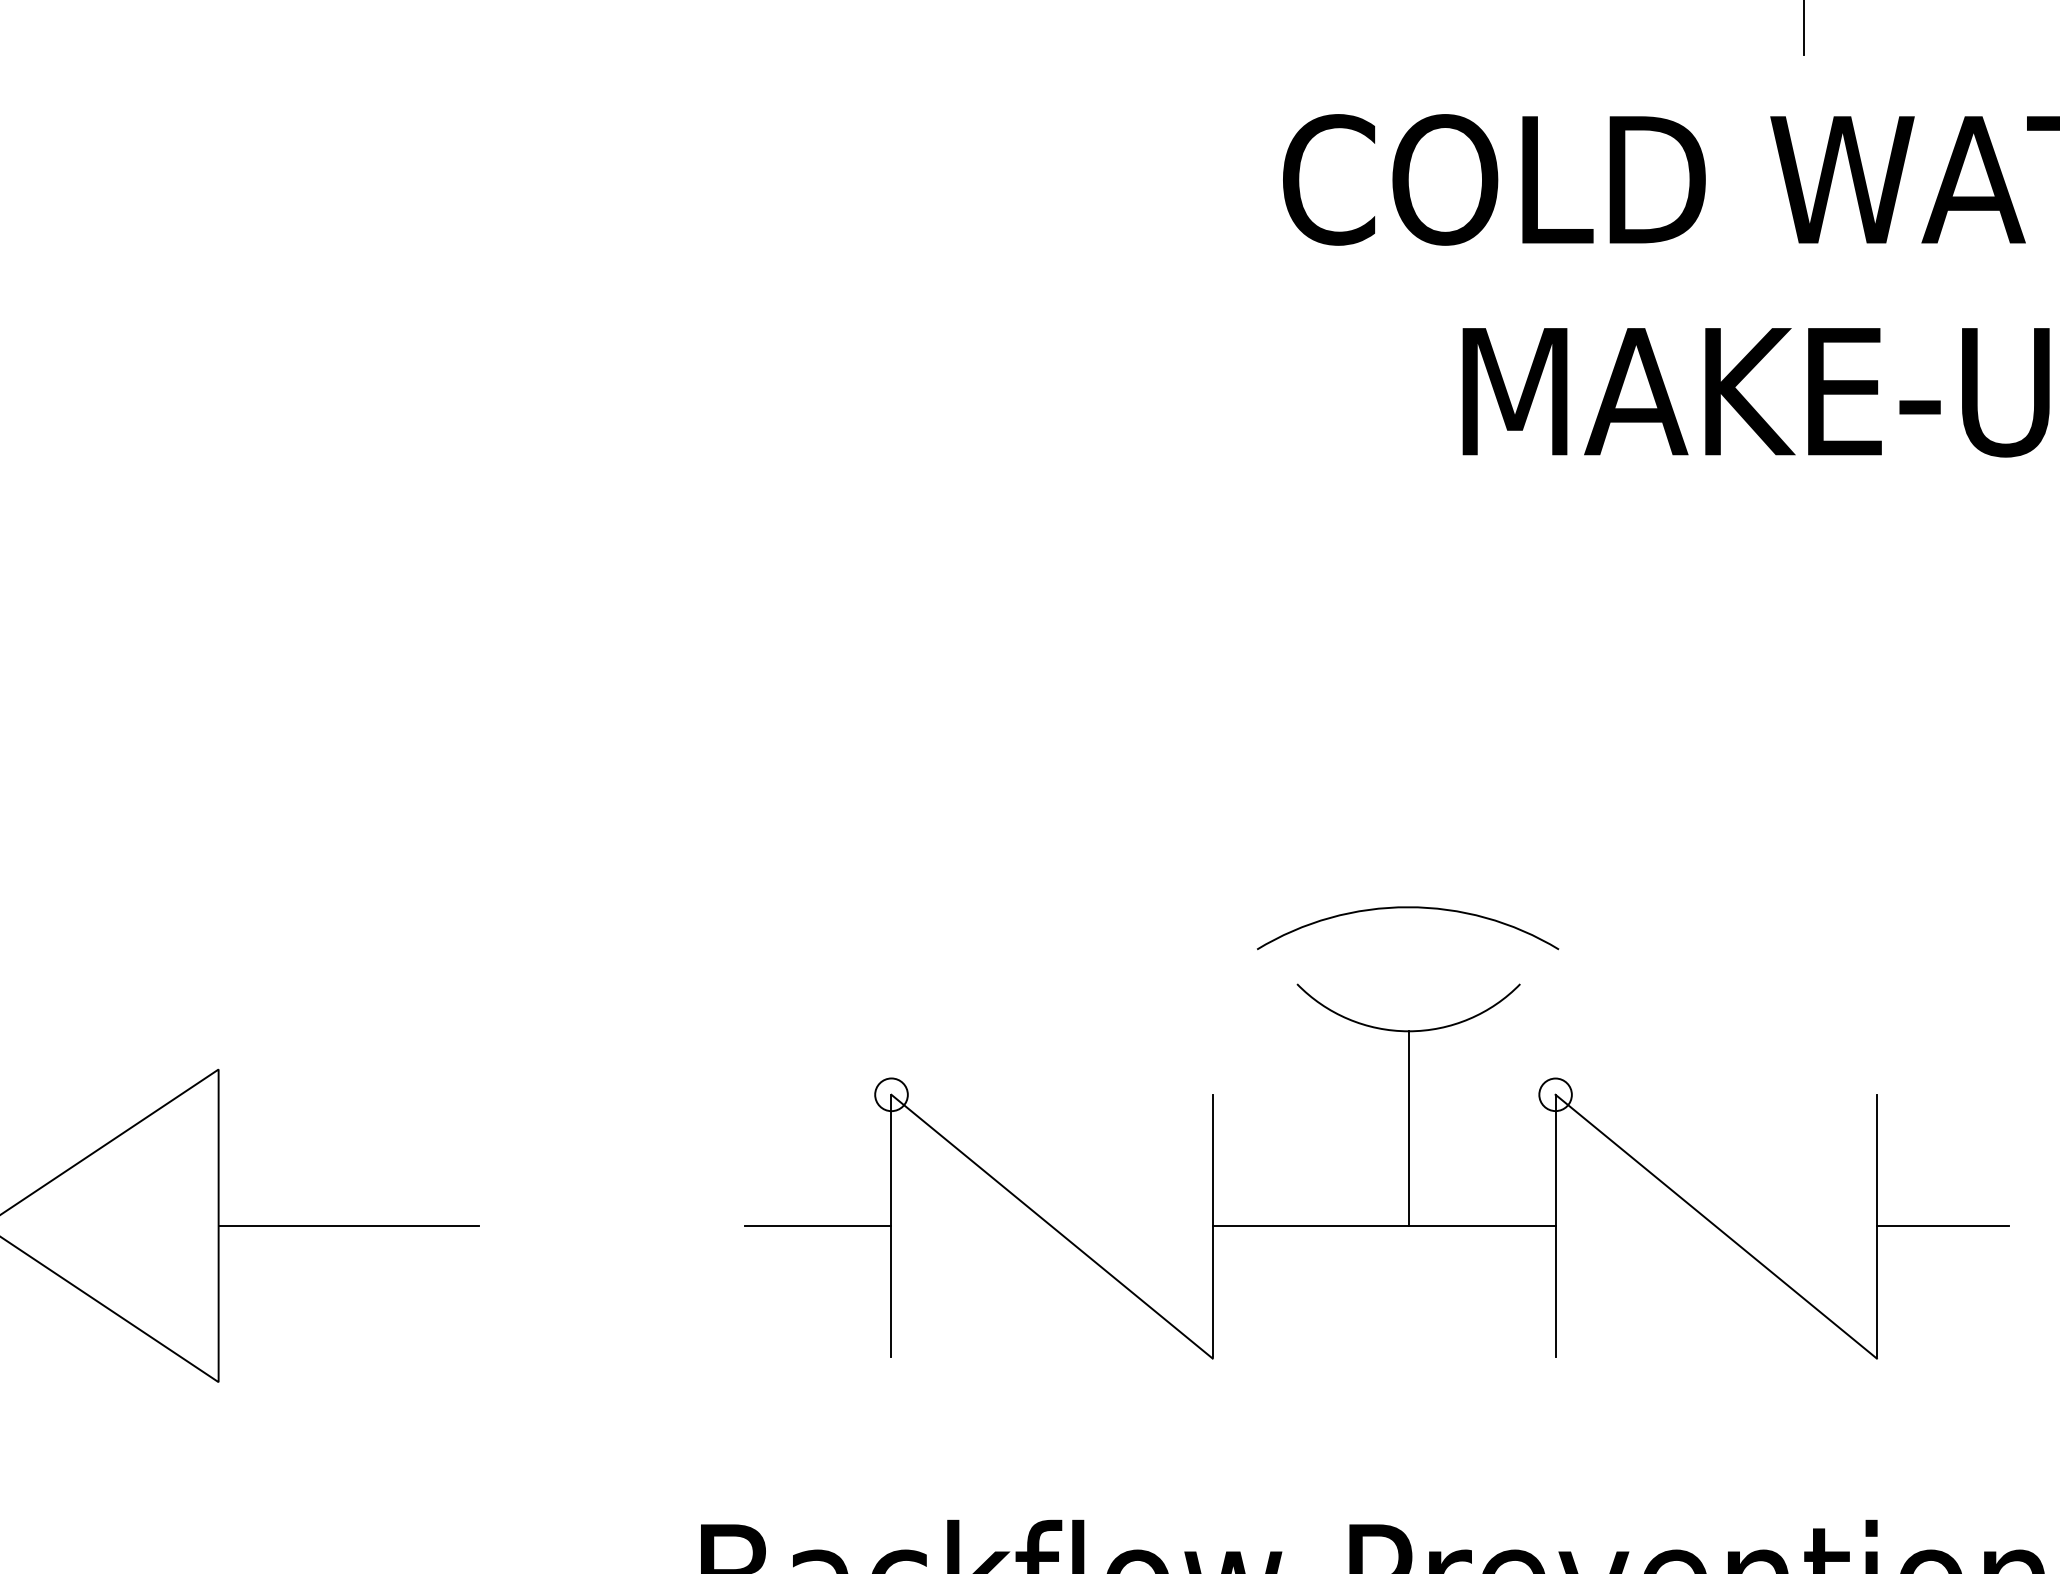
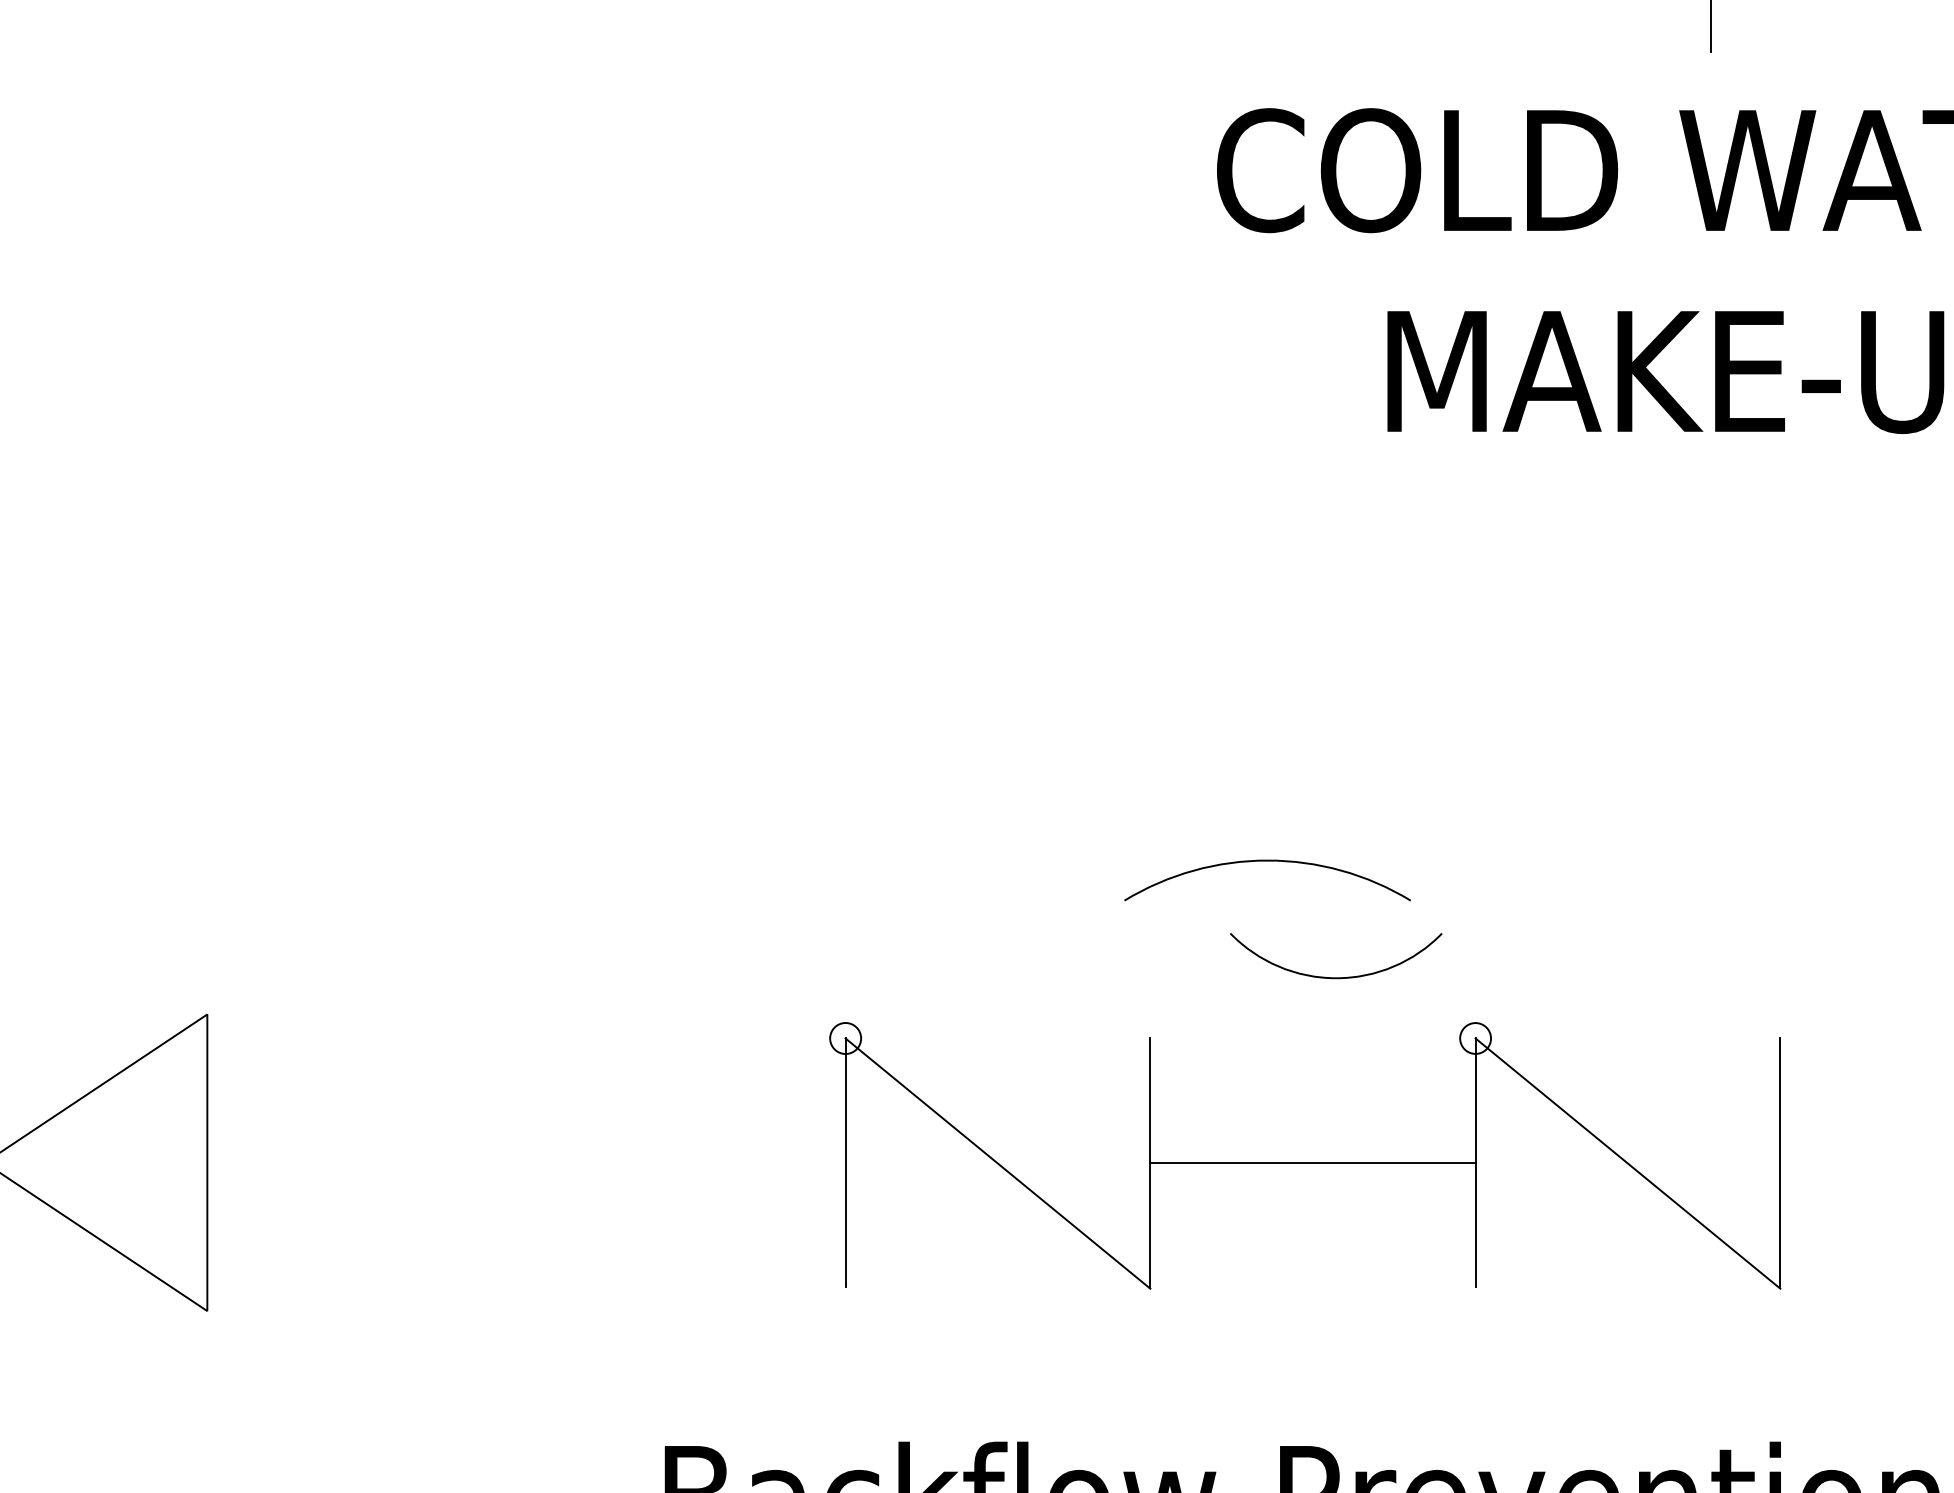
arc: (1407, 908) -> (1267, 861), moved
line: (1408, 1128) -> (1336, 1070), removed
line: (348, 1225) -> (330, 1162), removed
line: (817, 1225) -> (775, 1162), removed
line: (1942, 1225) -> (1842, 1162), removed

